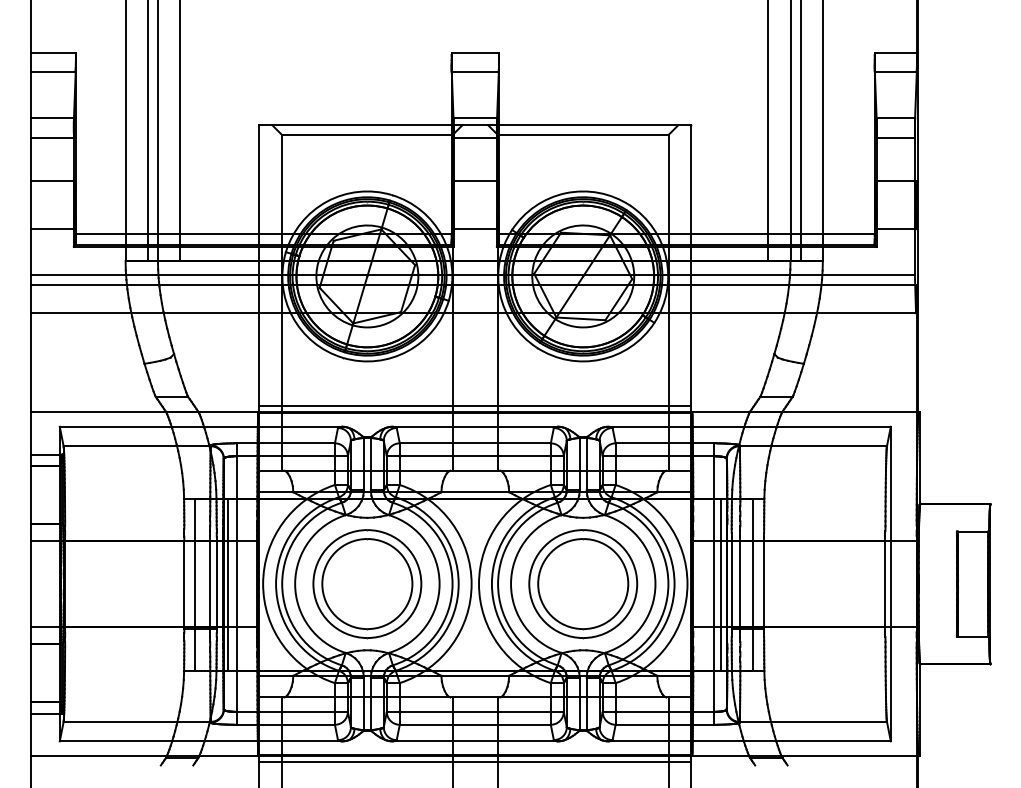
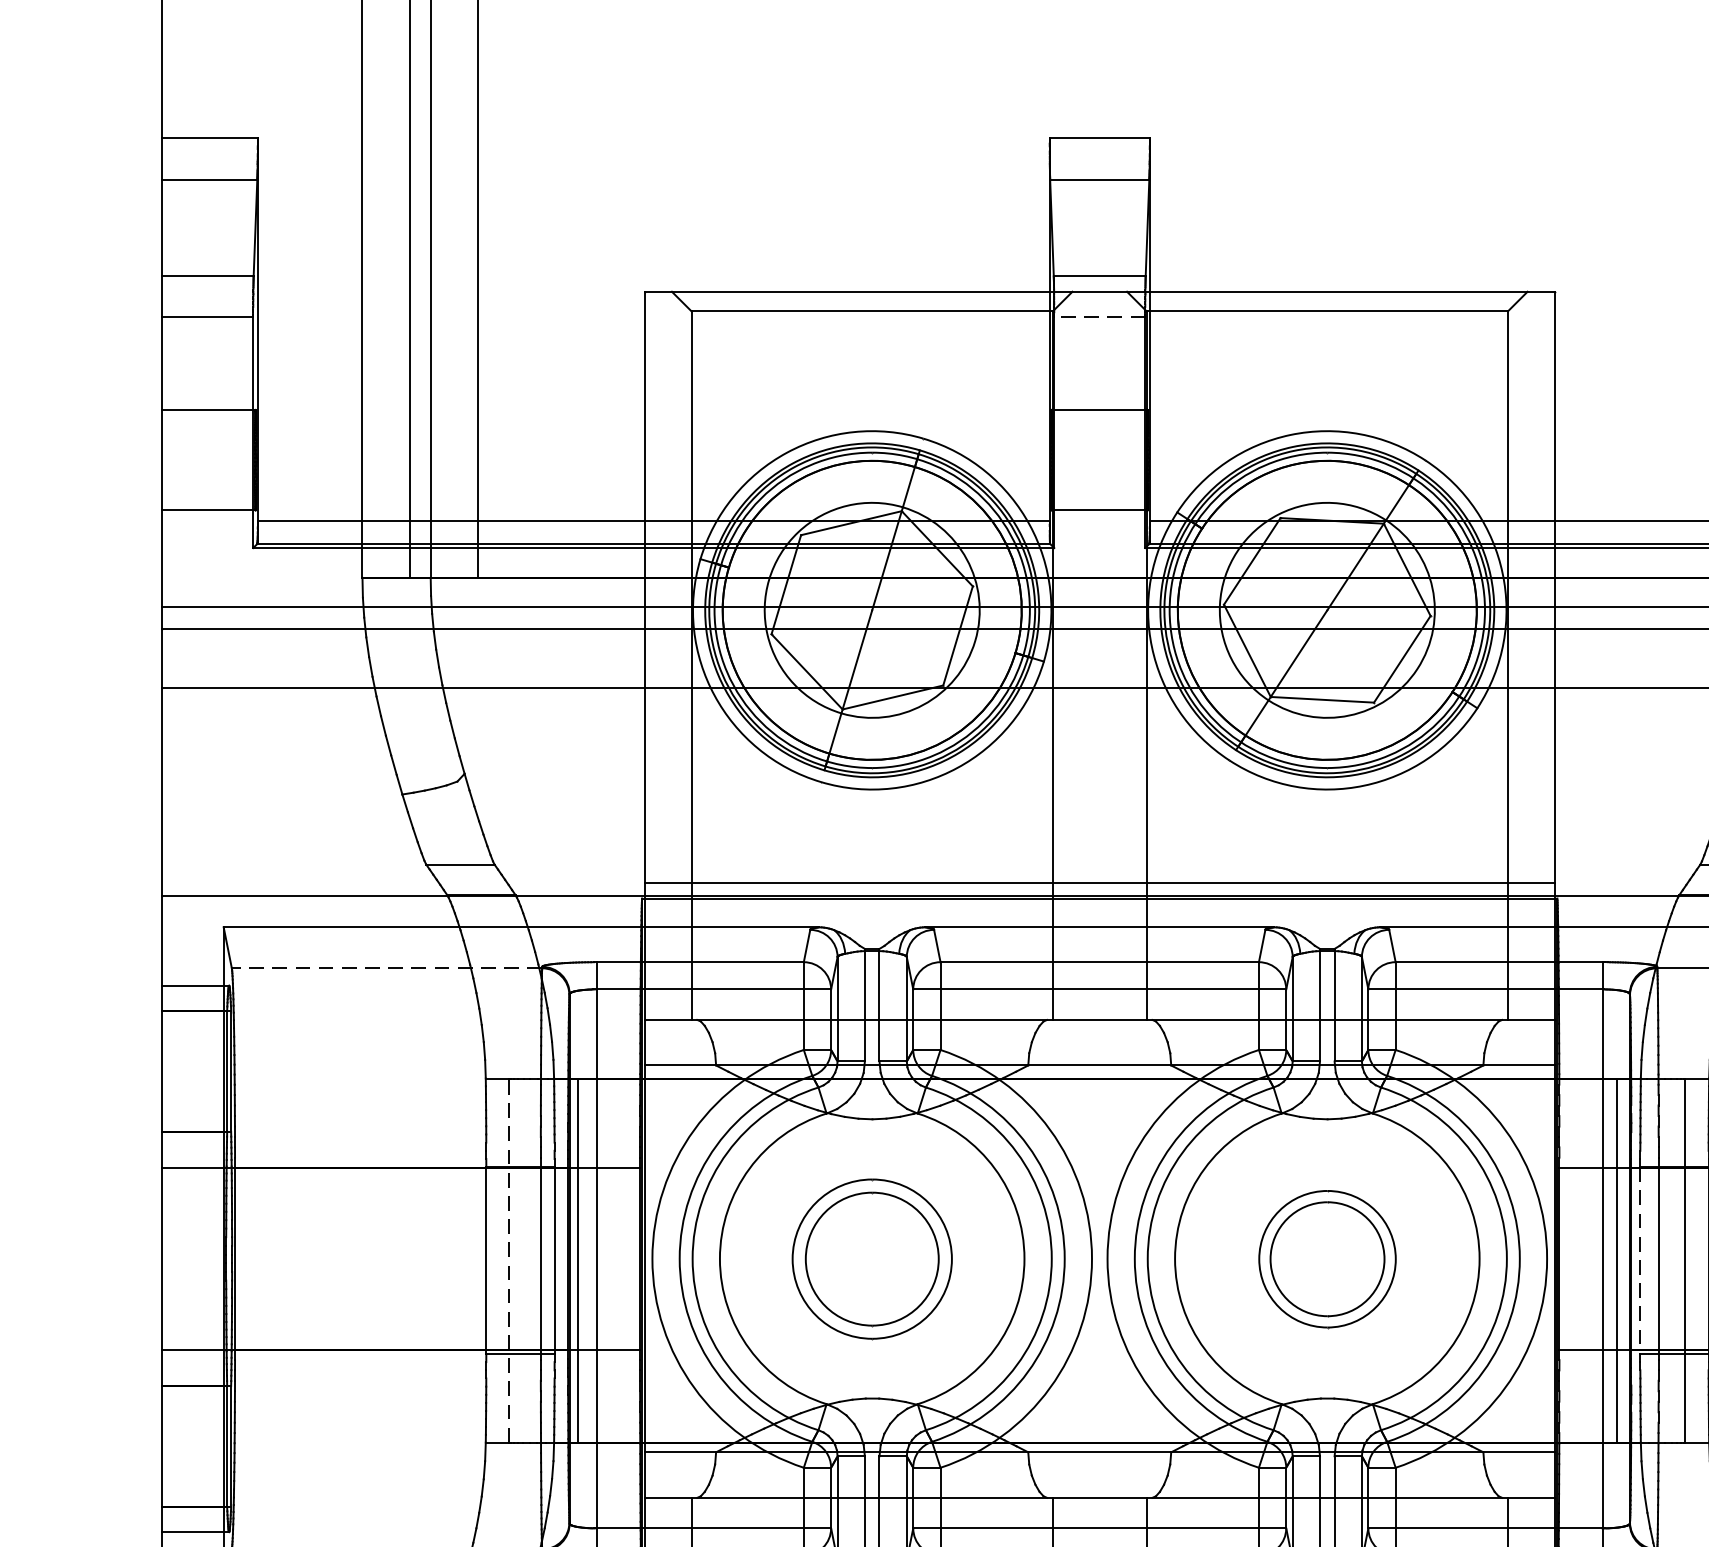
line: (475, 137) -> (1100, 317), solid -> dashed
line: (137, 446) -> (387, 968), solid -> dashed
line: (195, 584) -> (509, 1259), solid -> dashed
part: (367, 584) -> (872, 1259), size x0.7
part: (583, 584) -> (1327, 1259), size x0.6
line: (731, 585) -> (1639, 1261), solid -> dashed

